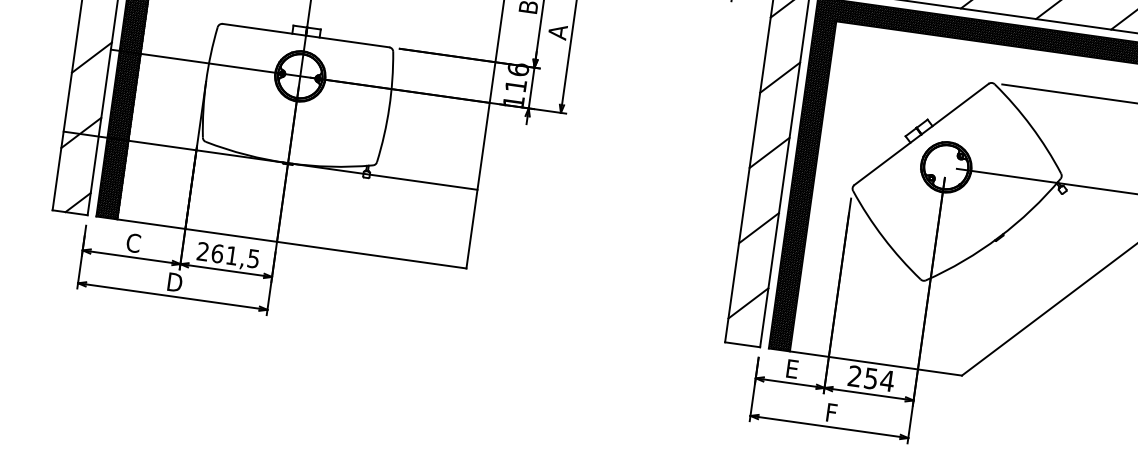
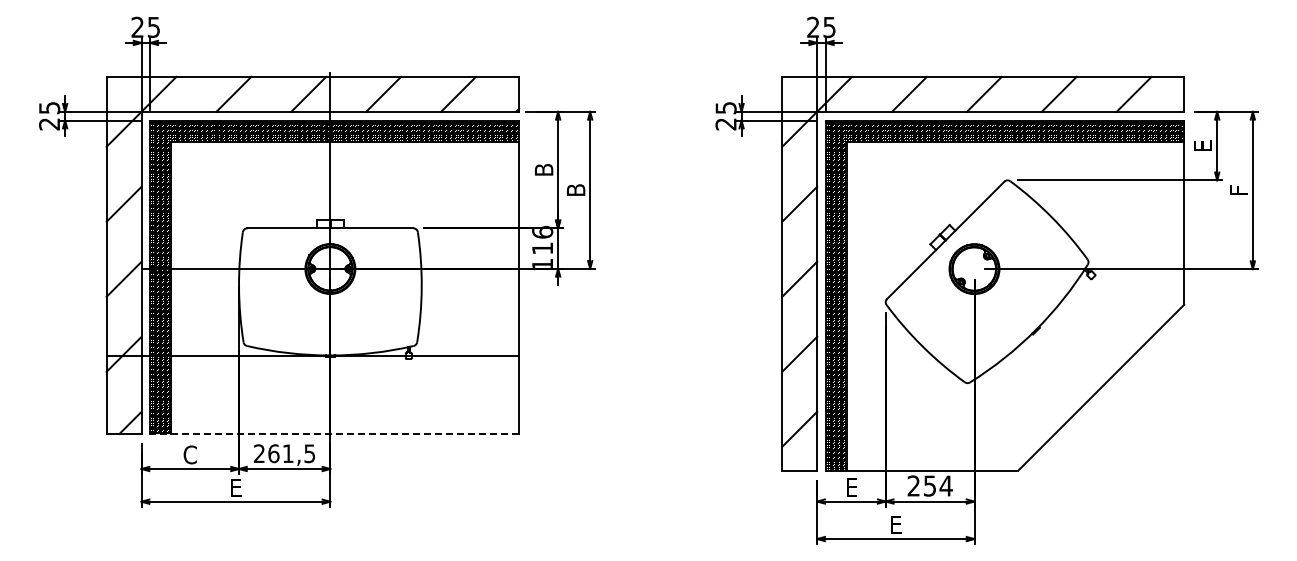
text: (558, 32) -> (576, 190), A -> B
line: (281, 242) -> (334, 433), solid -> dashed
text: (175, 282) -> (236, 487), D -> E
text: (832, 412) -> (896, 524), F -> E

